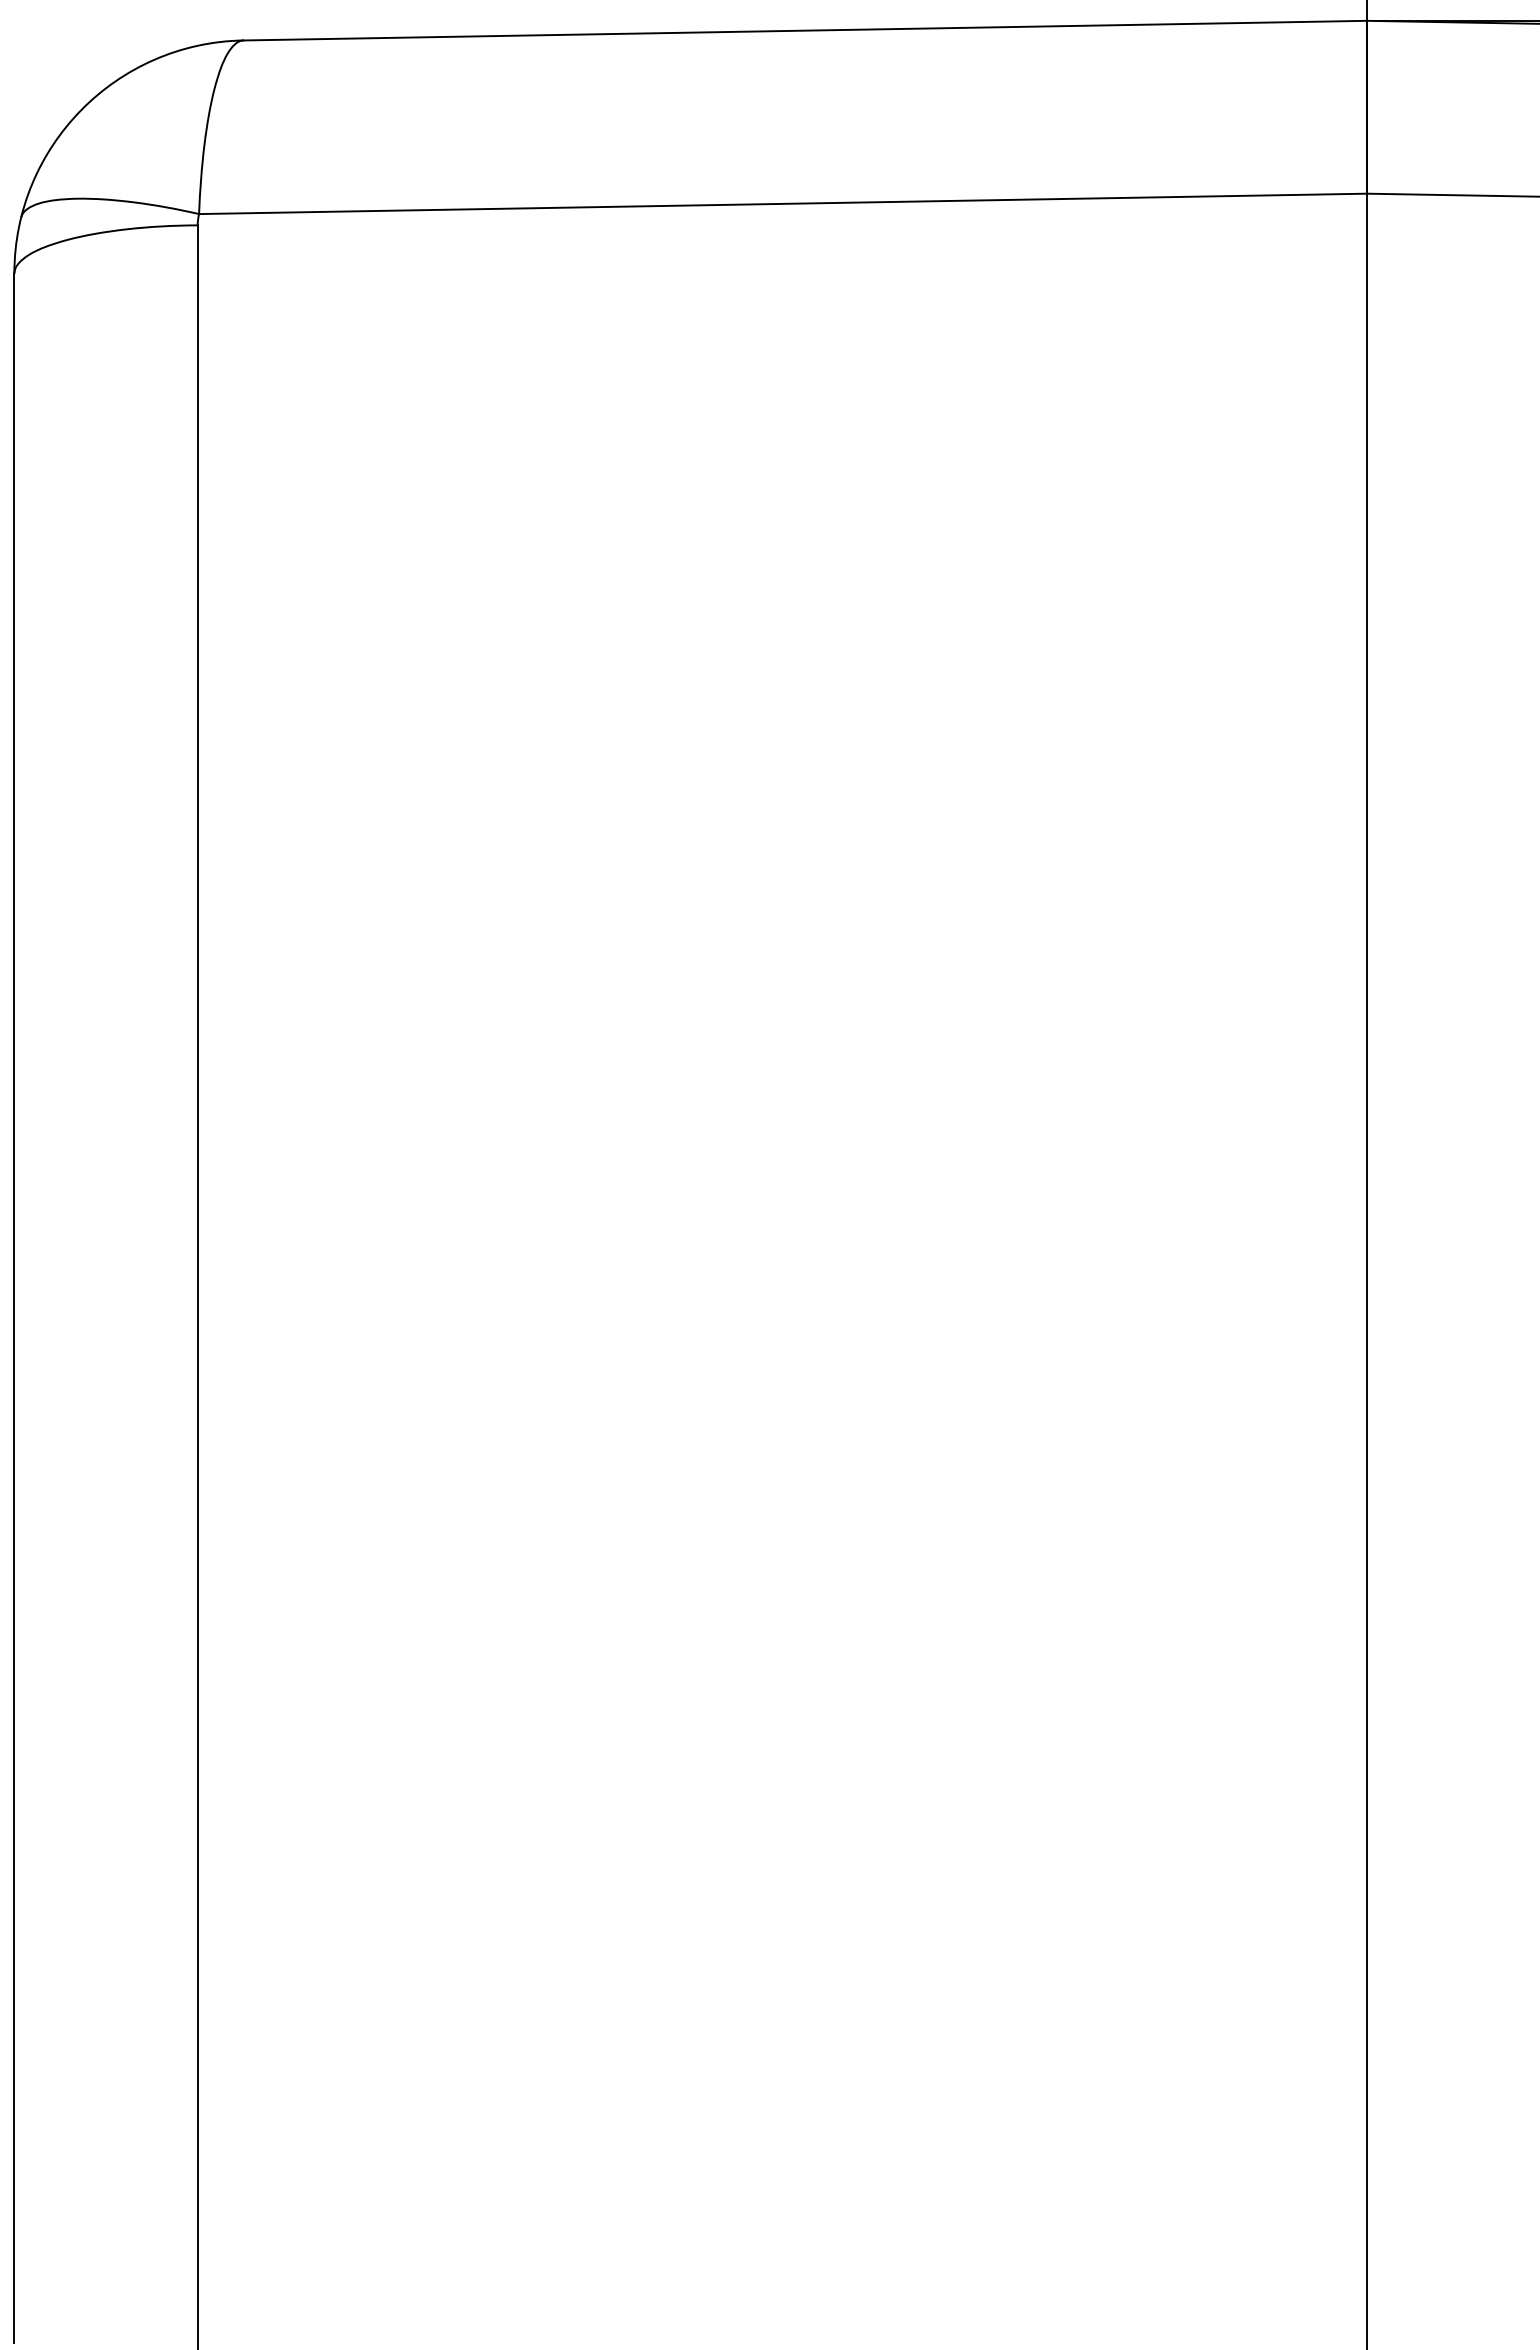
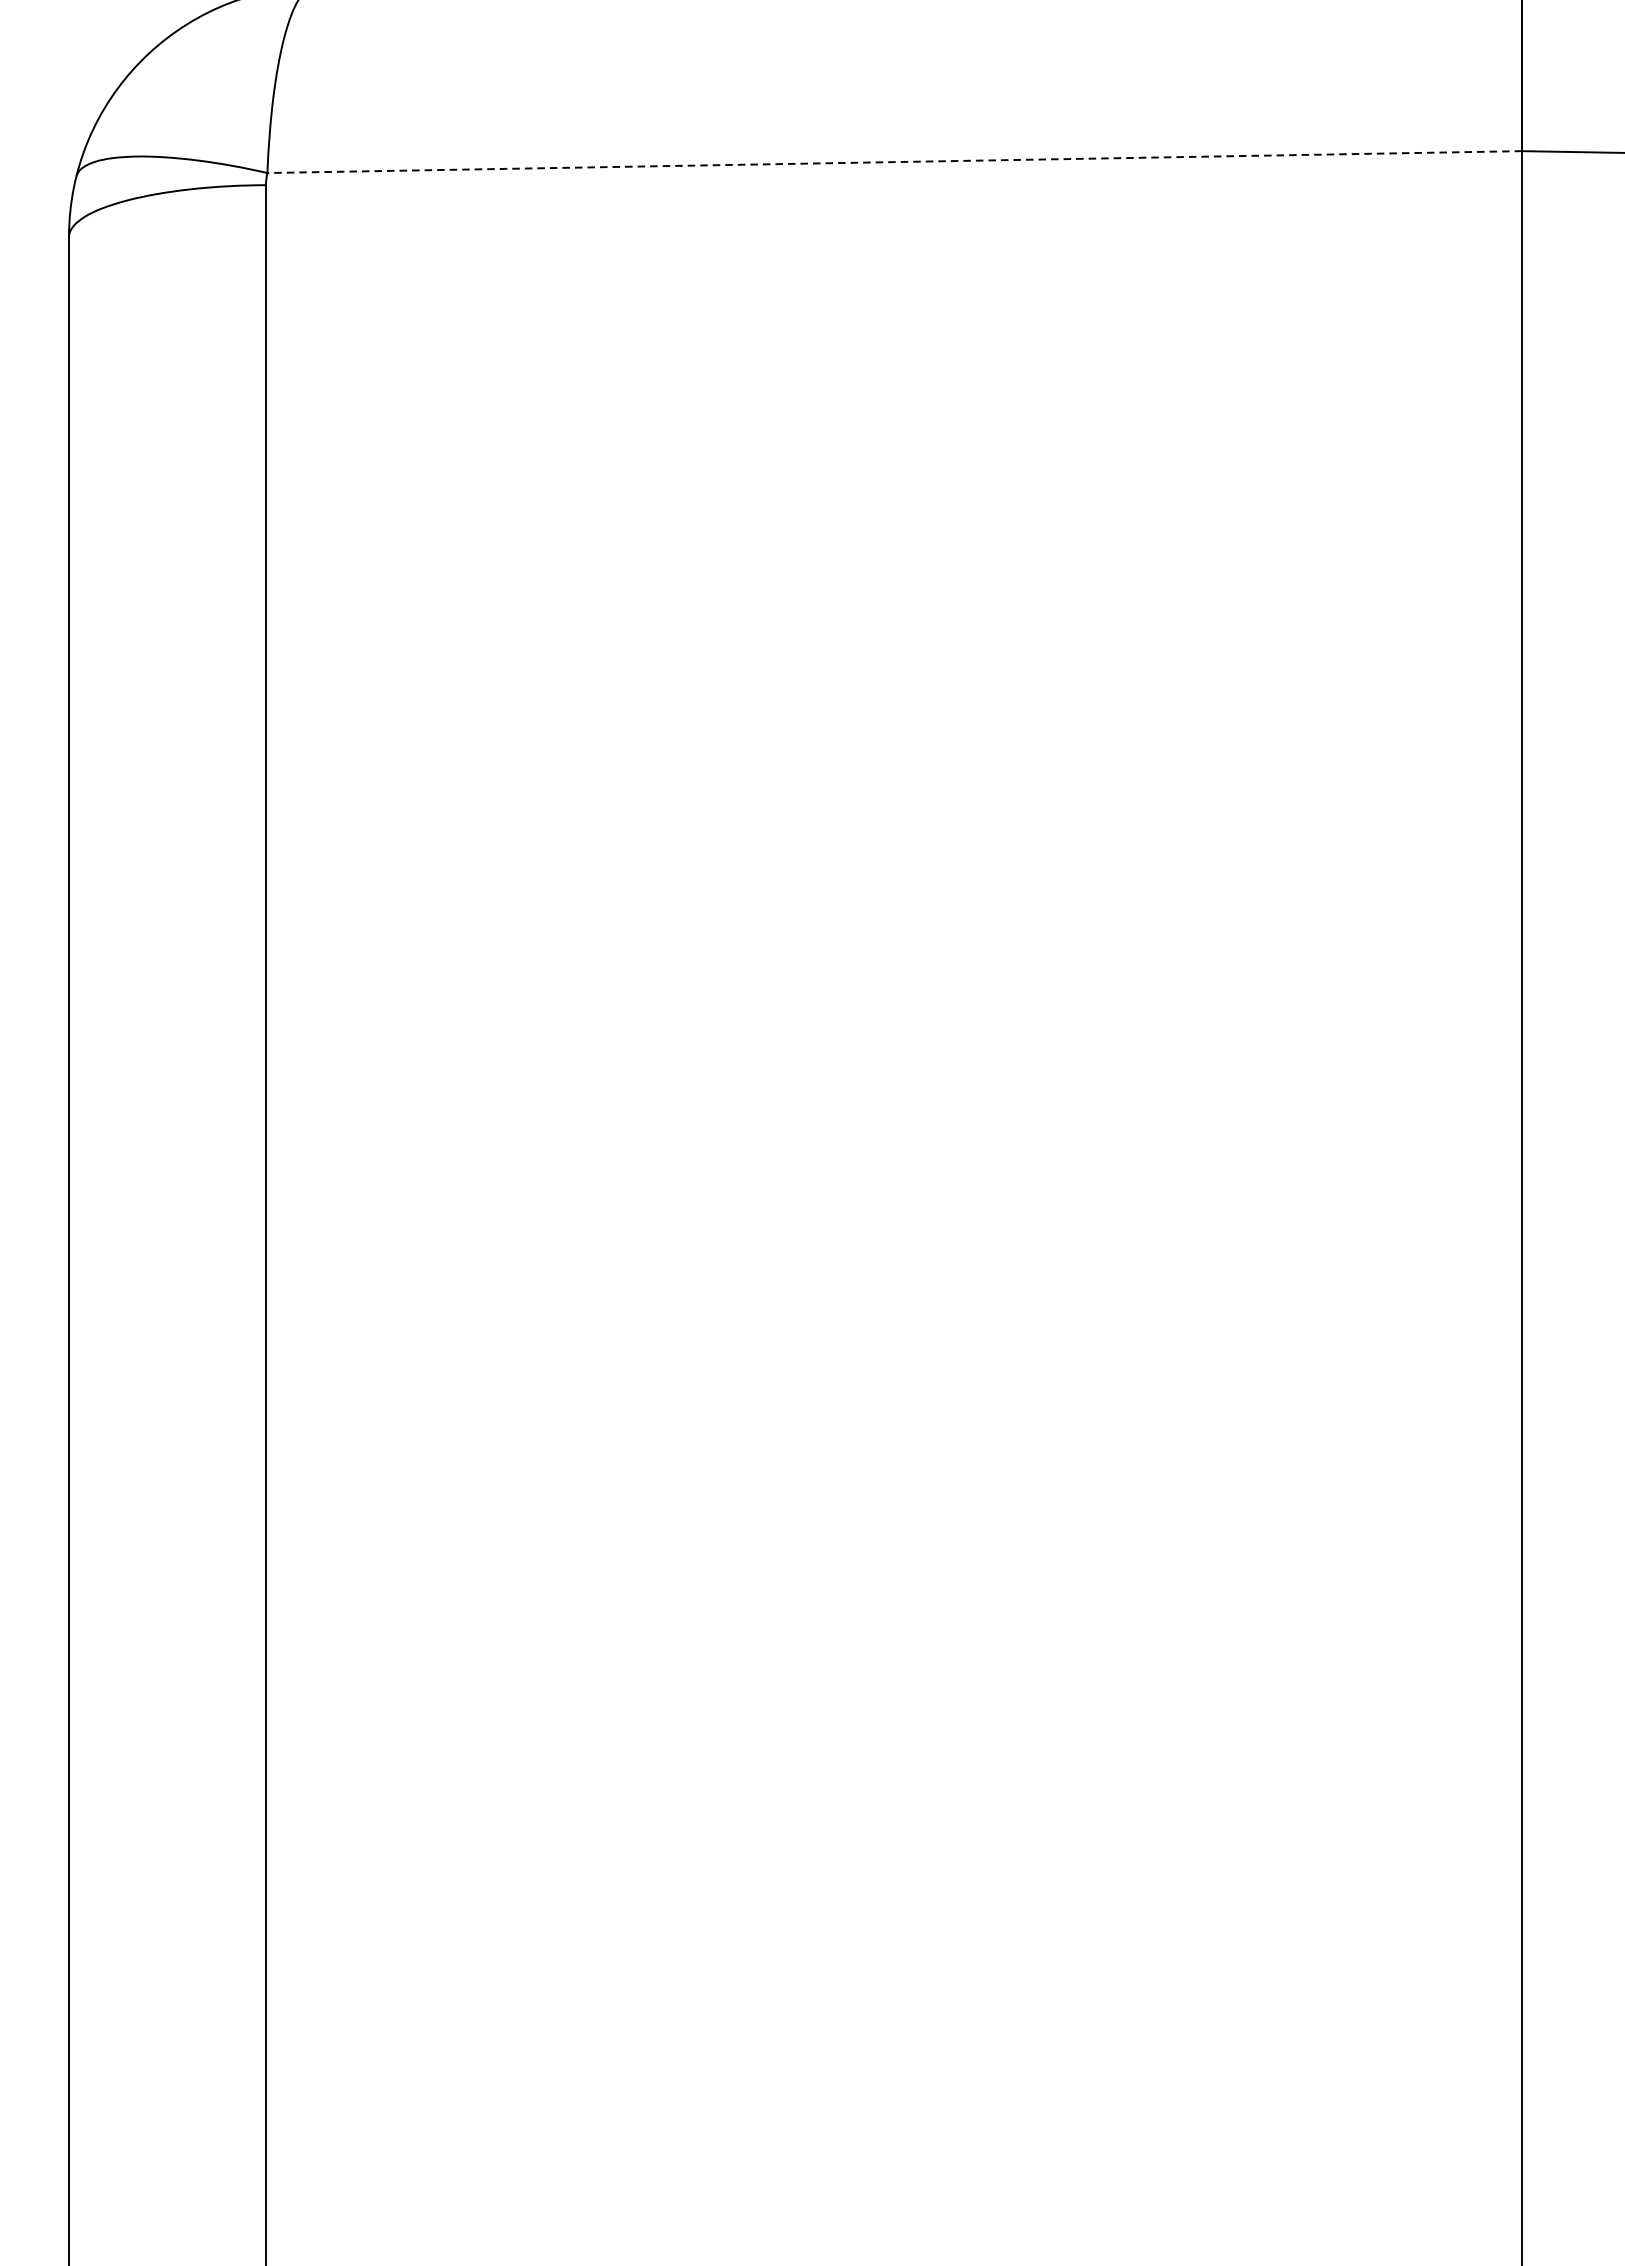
line: (782, 203) -> (894, 161), solid -> dashed

